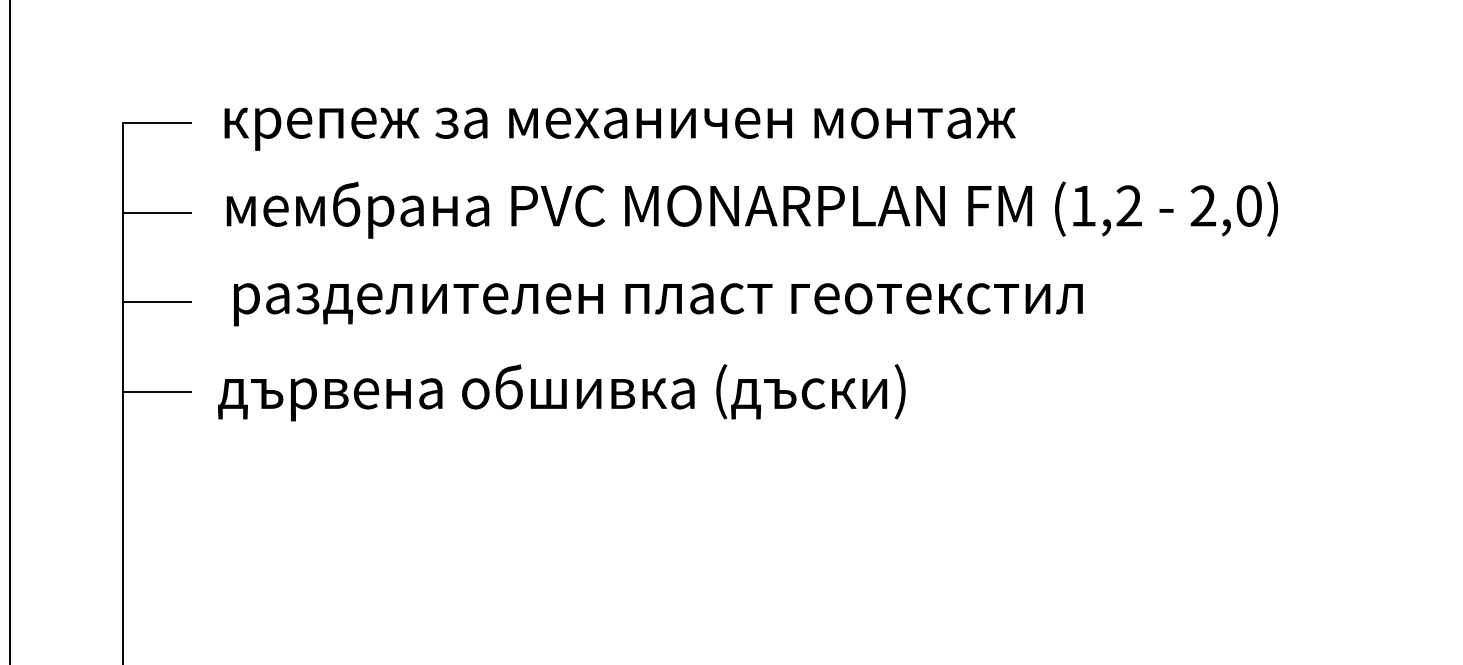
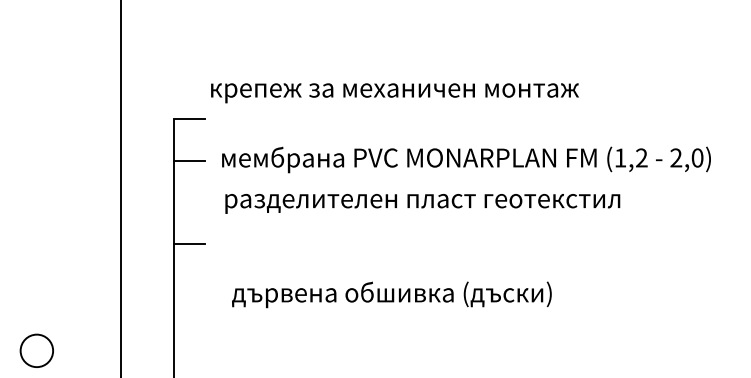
text: (619, 129) -> (394, 93), moved
line: (156, 301) -> (189, 202), removed
text: (560, 391) -> (391, 294), moved

